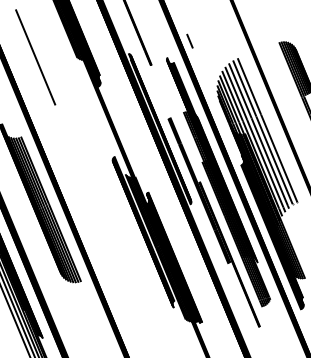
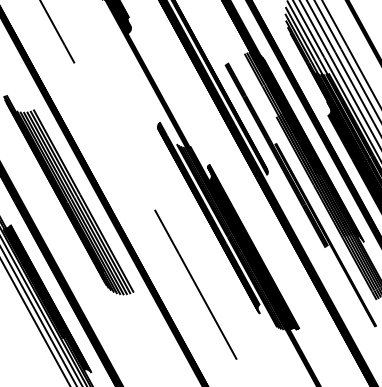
line: (128, 280) -> (196, 283), added

